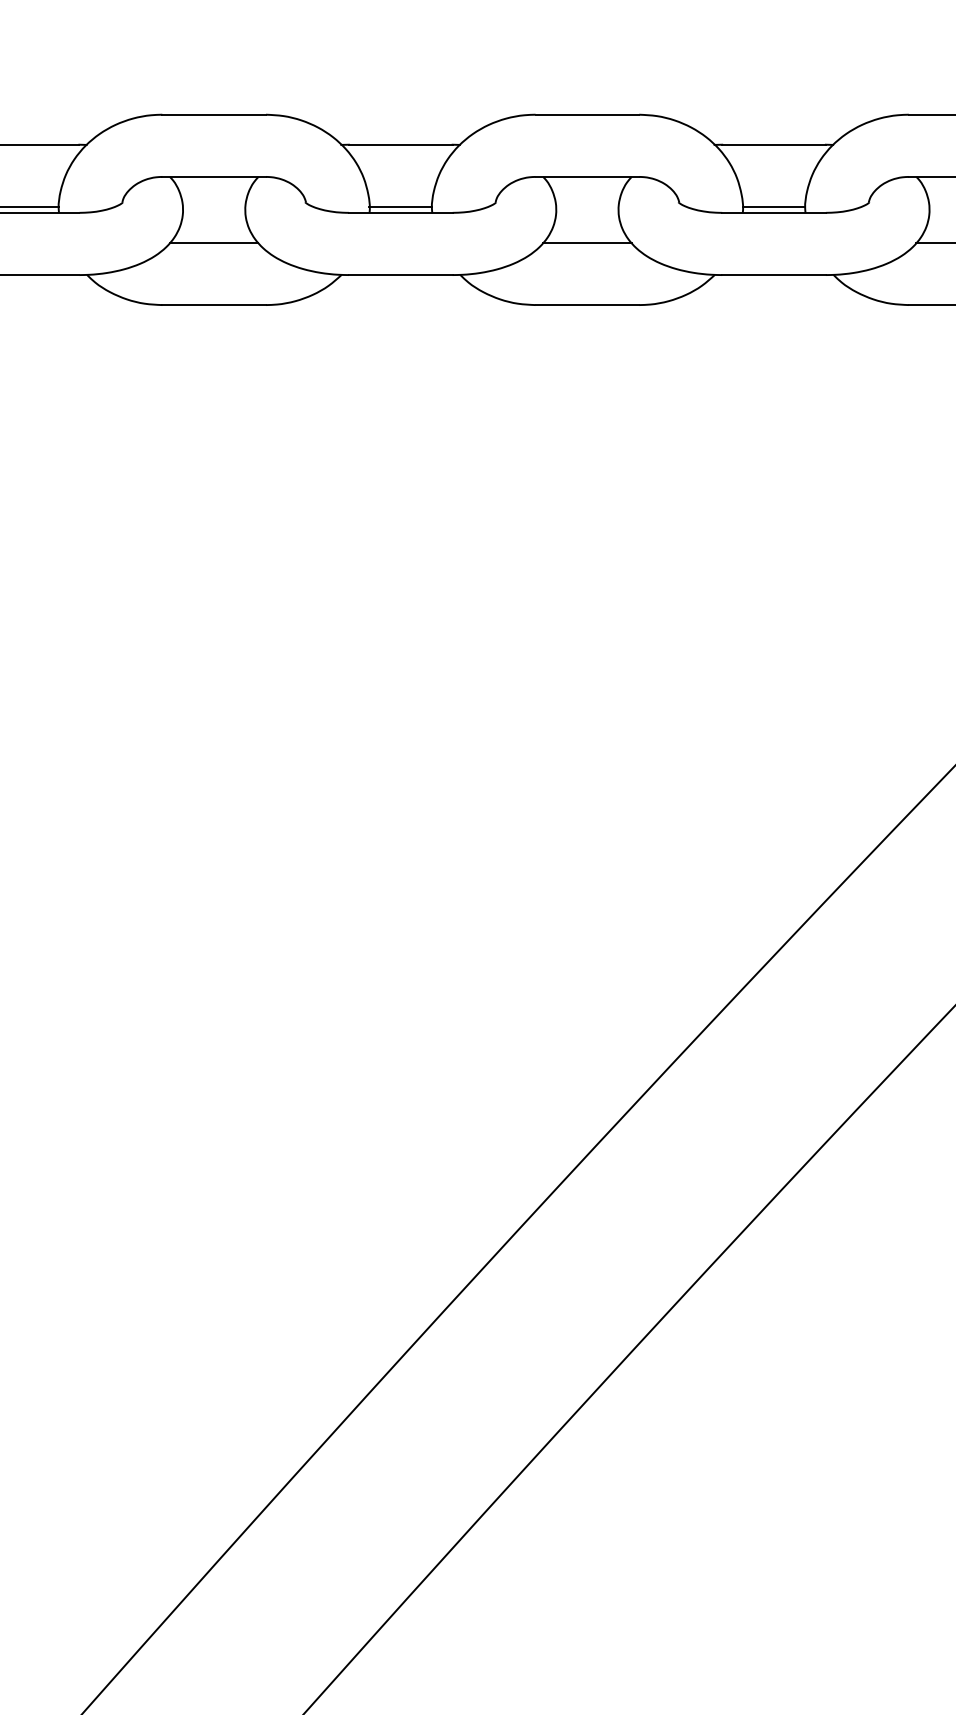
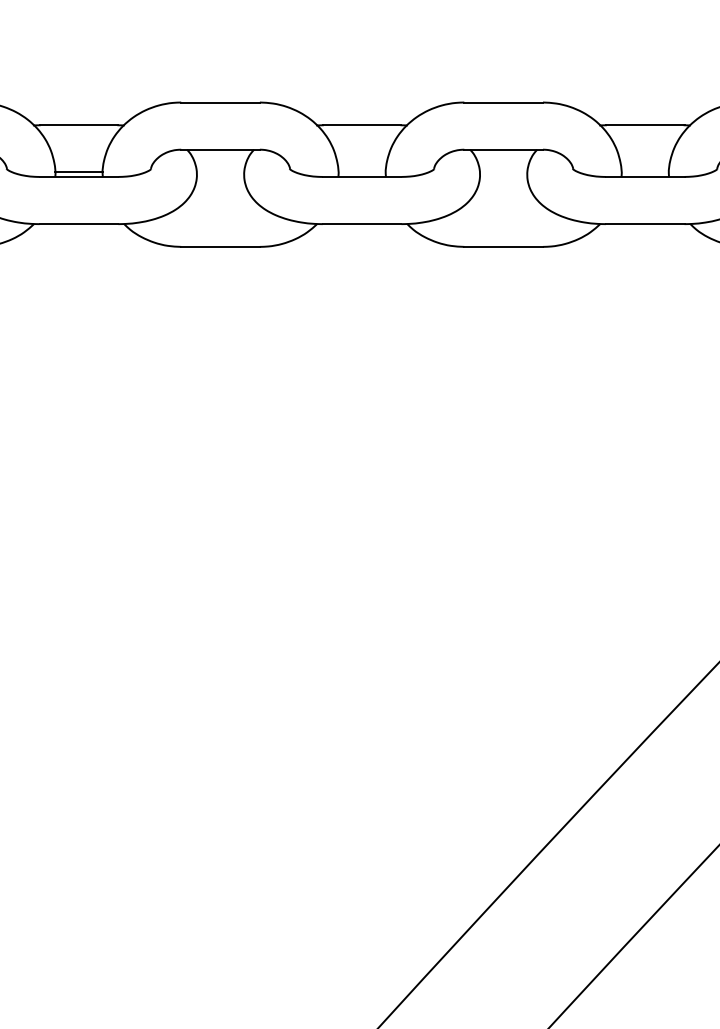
line: (400, 206) -> (361, 172), removed
line: (773, 206) -> (644, 172), removed
line: (213, 242) -> (220, 199), removed
line: (587, 242) -> (503, 199), removed

